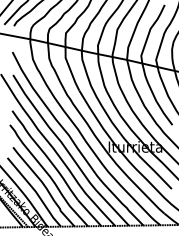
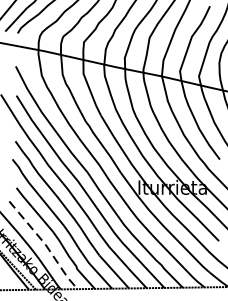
line: (35, 191) -> (45, 244), solid -> dashed

